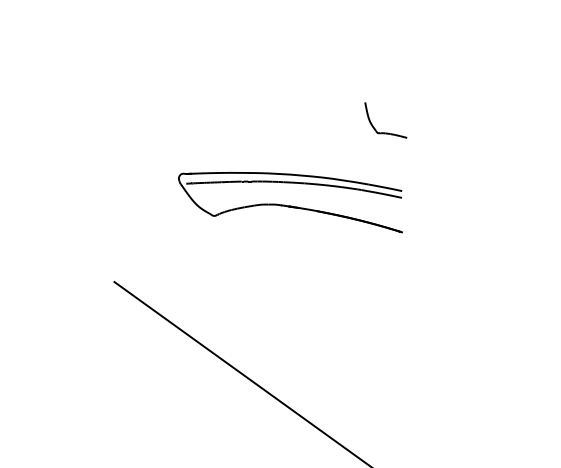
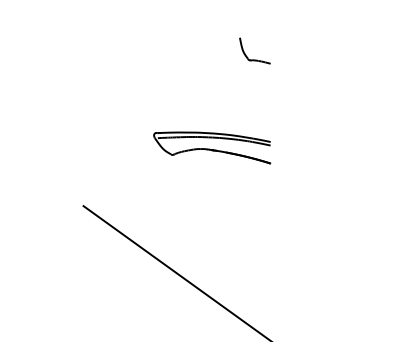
part: (374, 125) -> (246, 54), moved
part: (290, 201) -> (212, 147), size x0.71

